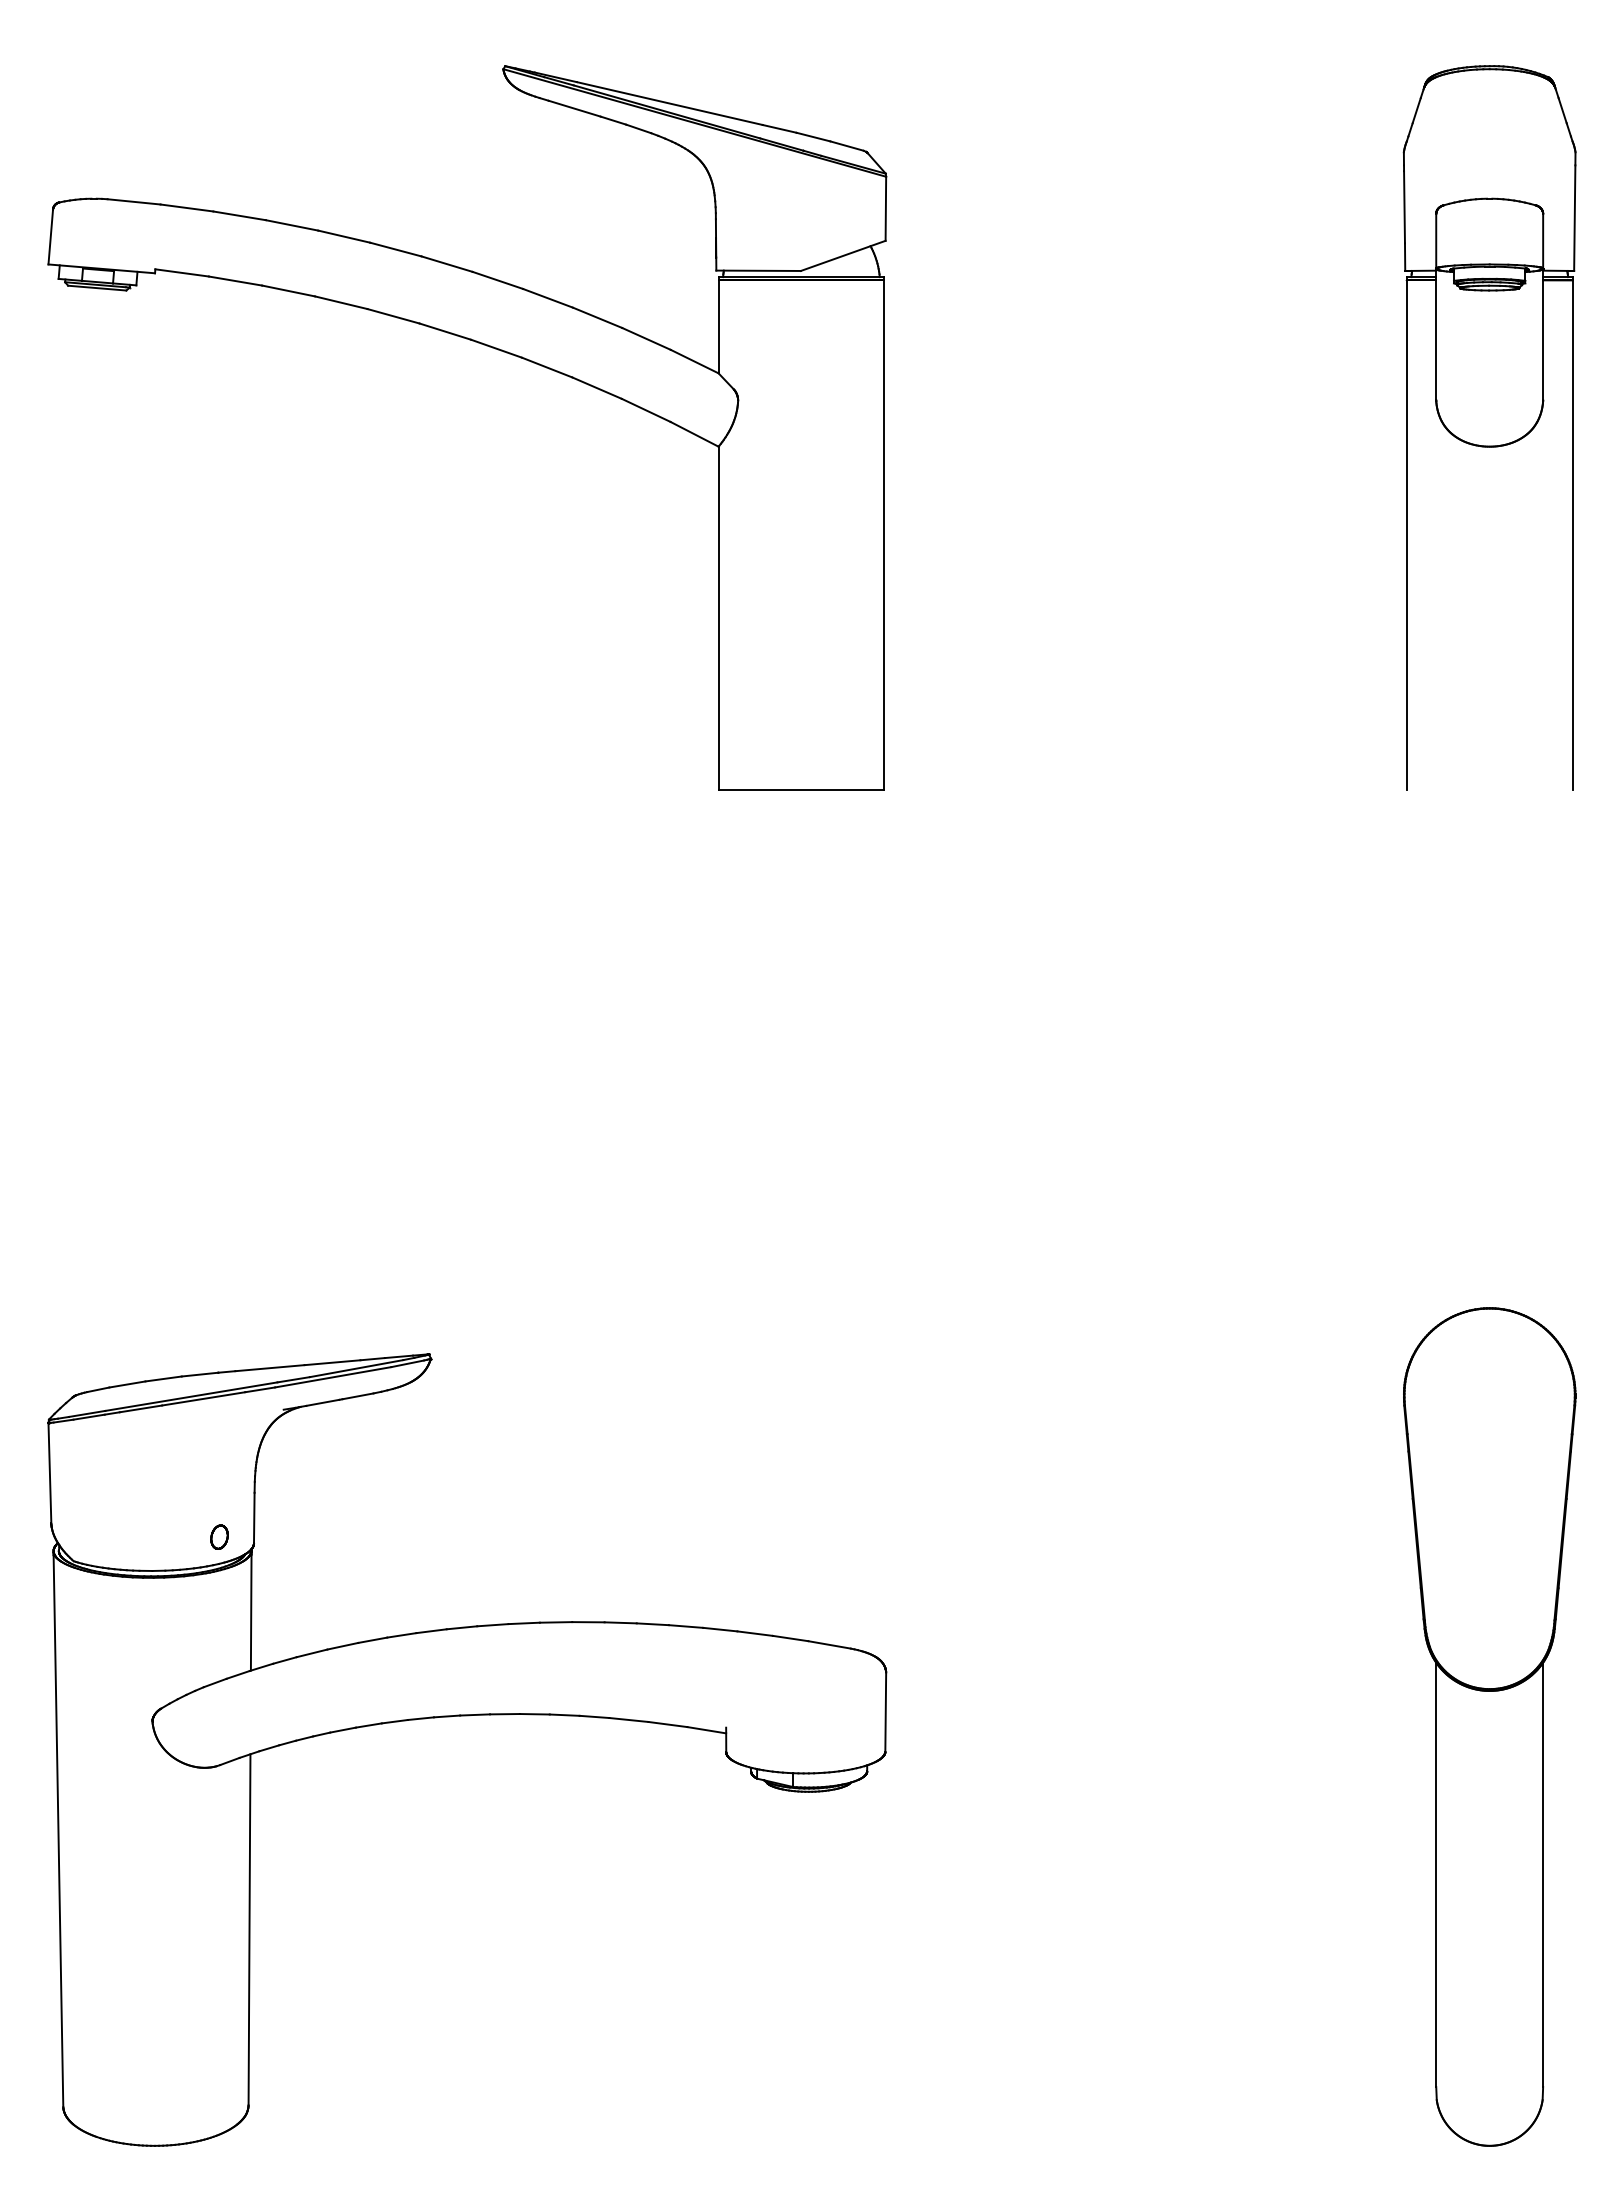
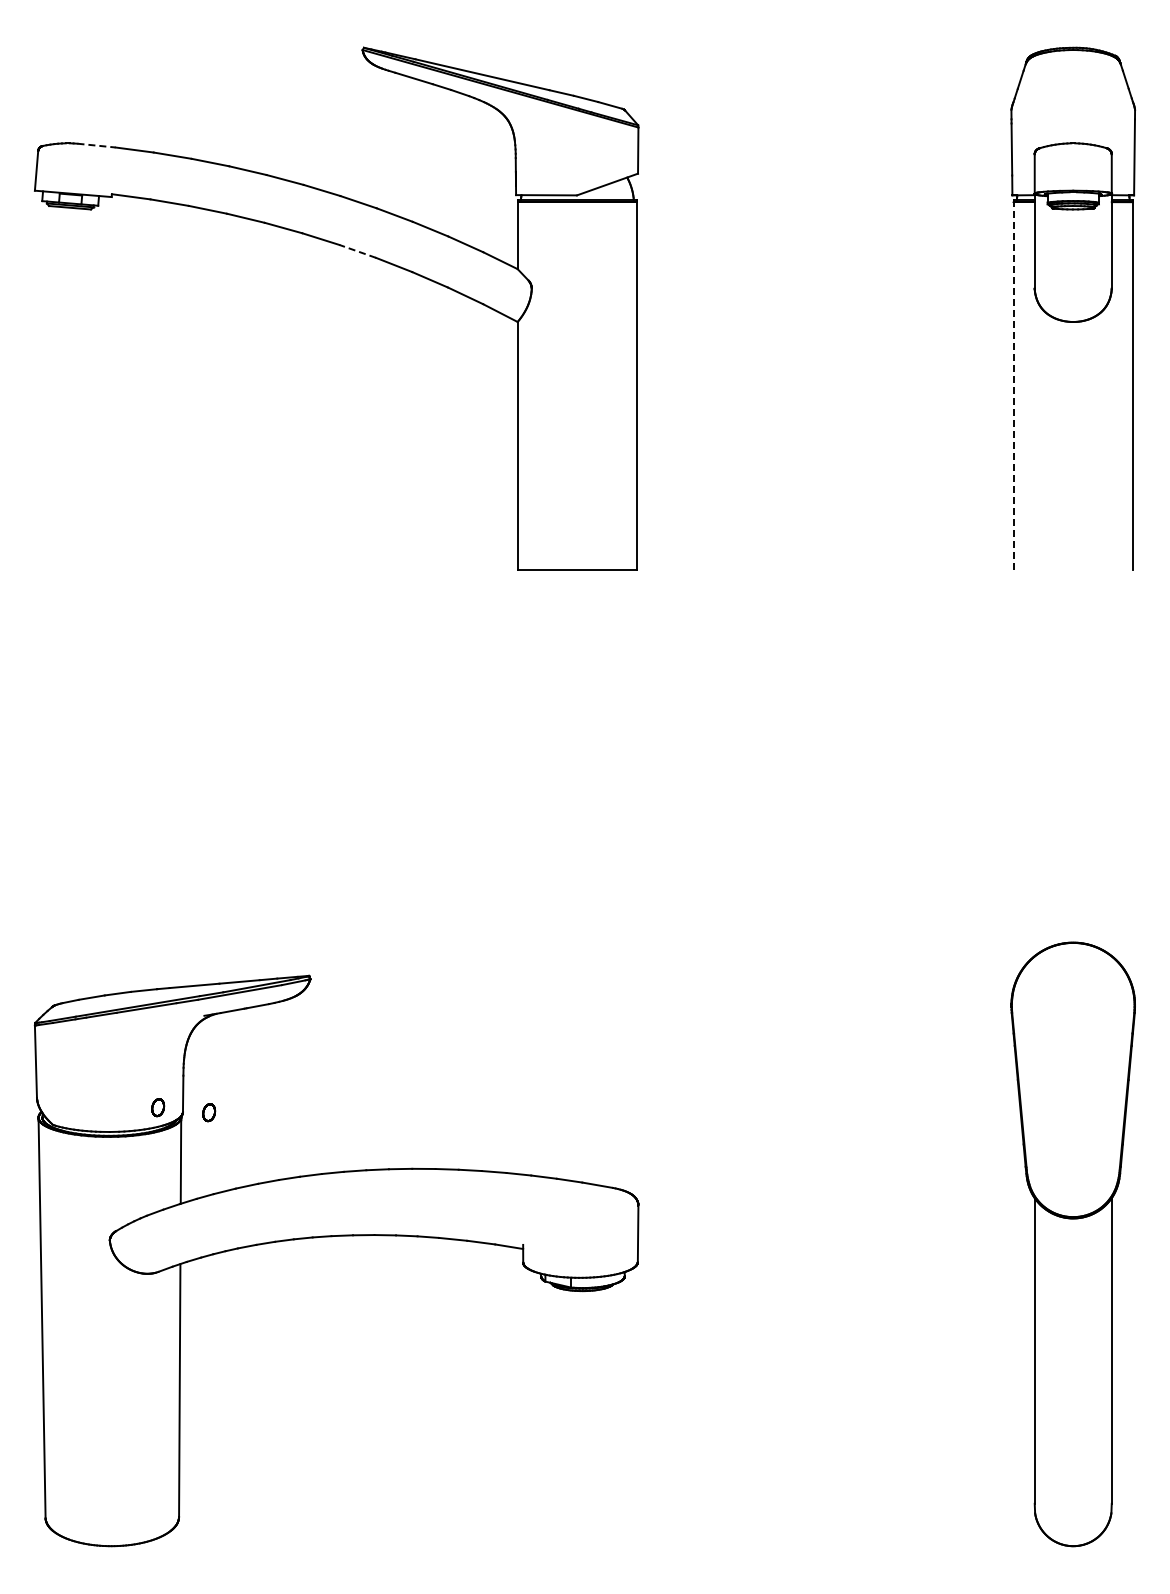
line: (135, 201) -> (97, 145), solid -> dashed
line: (496, 348) -> (357, 251), solid -> dashed
line: (1406, 534) -> (1013, 385), solid -> dashed
part: (290, 1543) -> (209, 1112), added

